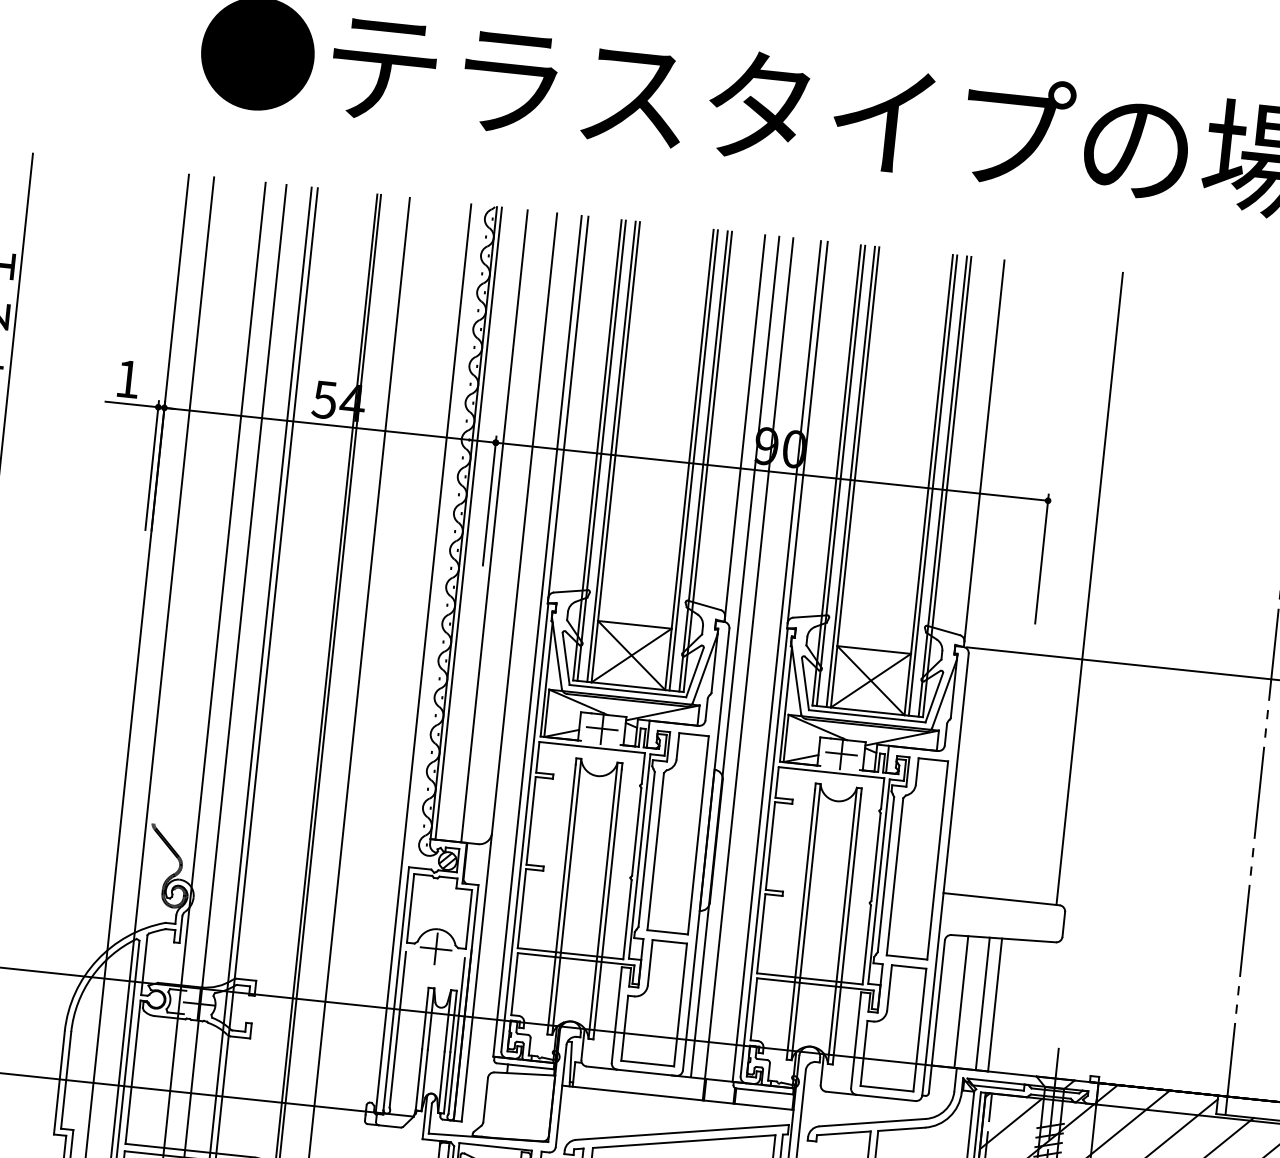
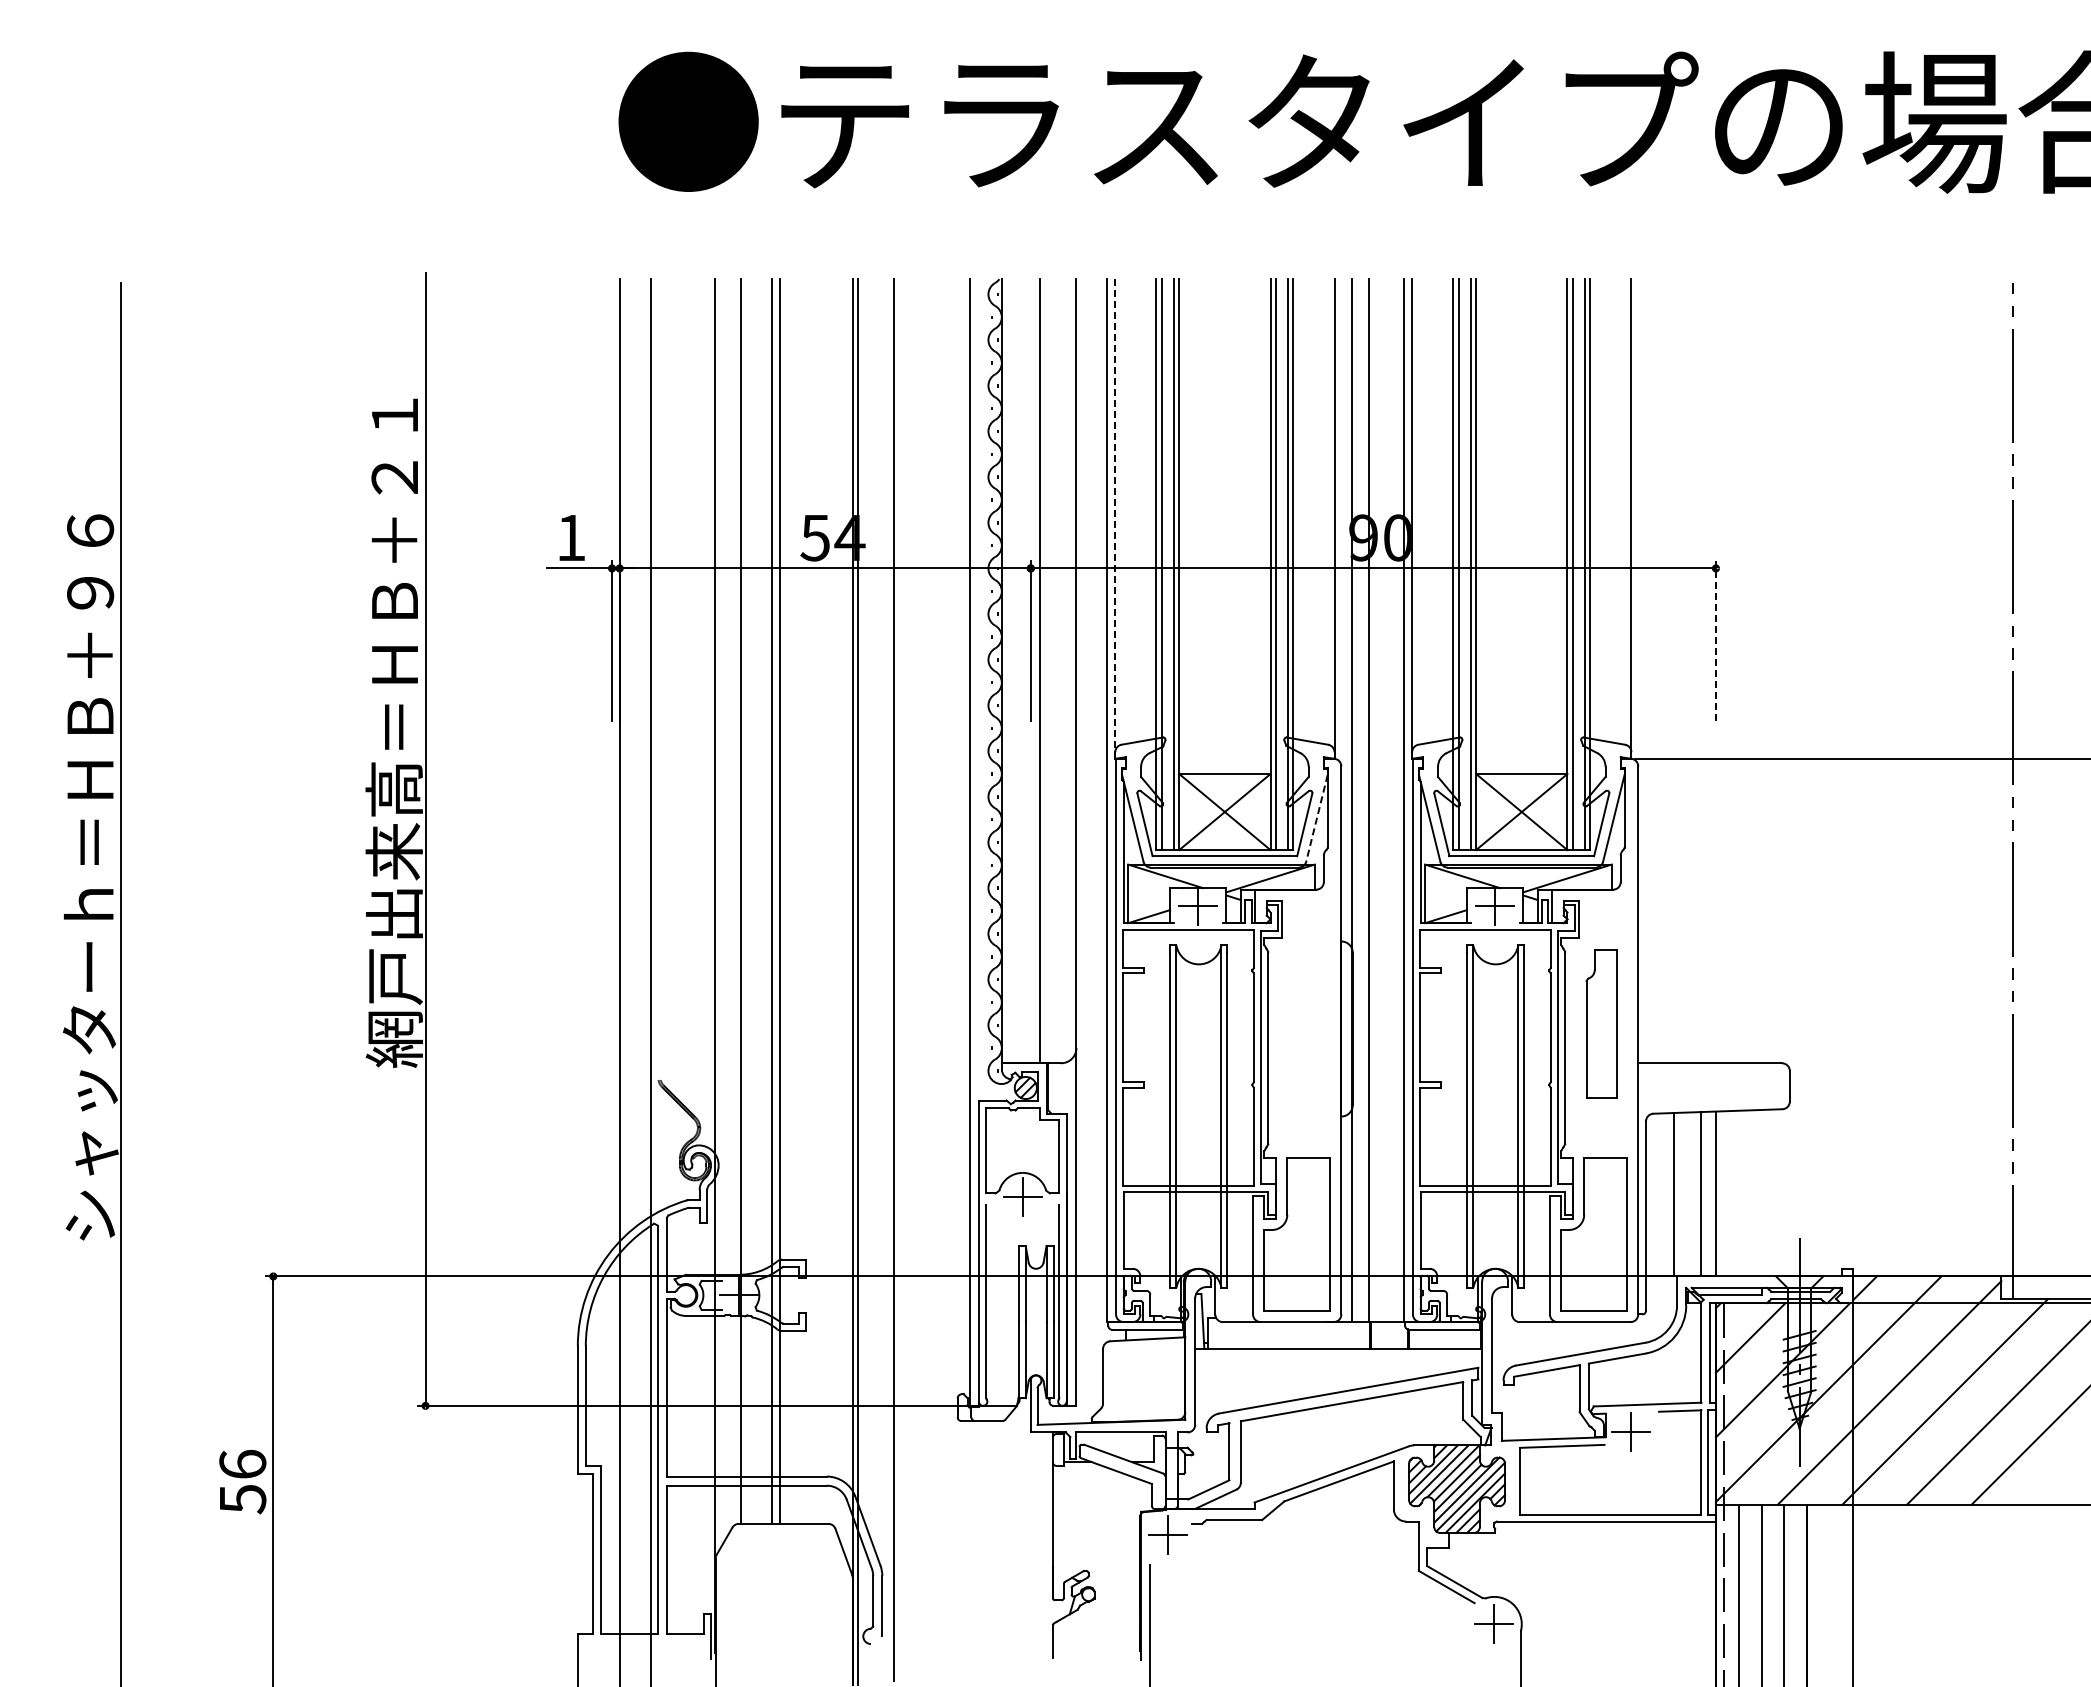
line: (568, 410) -> (1115, 519), solid -> dashed
line: (468, 523) -> (1007, 671), removed
line: (1041, 558) -> (1715, 640), solid -> dashed
line: (1089, 589) -> (1778, 671), removed
line: (704, 668) -> (1316, 818), solid -> dashed
part: (677, 832) -> (1304, 1023), removed
part: (917, 857) -> (1601, 1023), size x0.6

